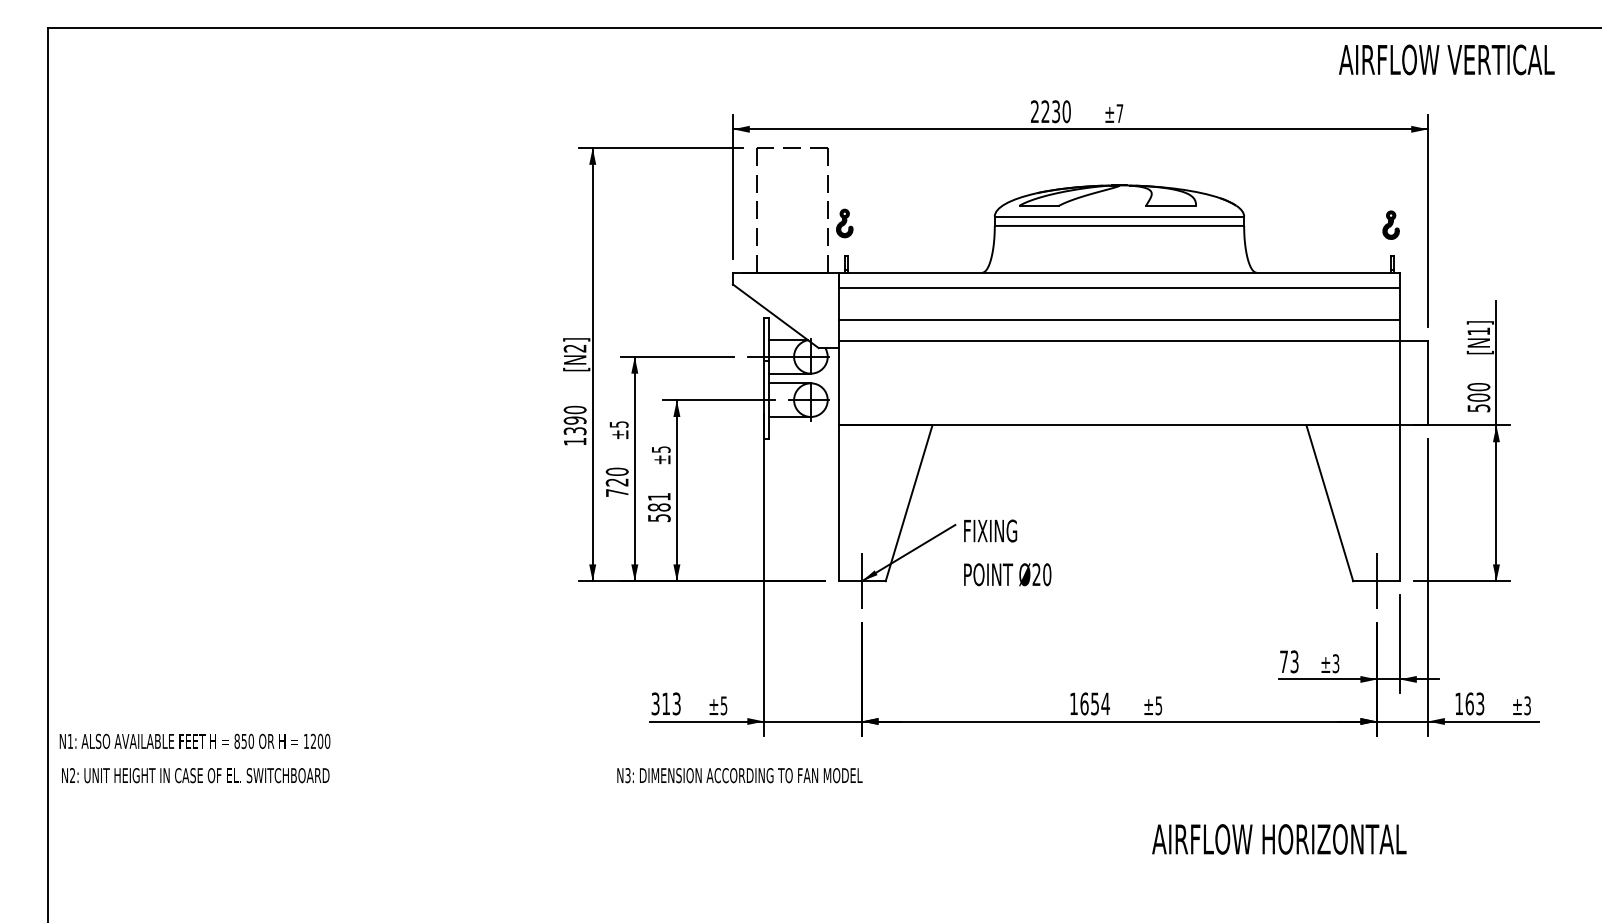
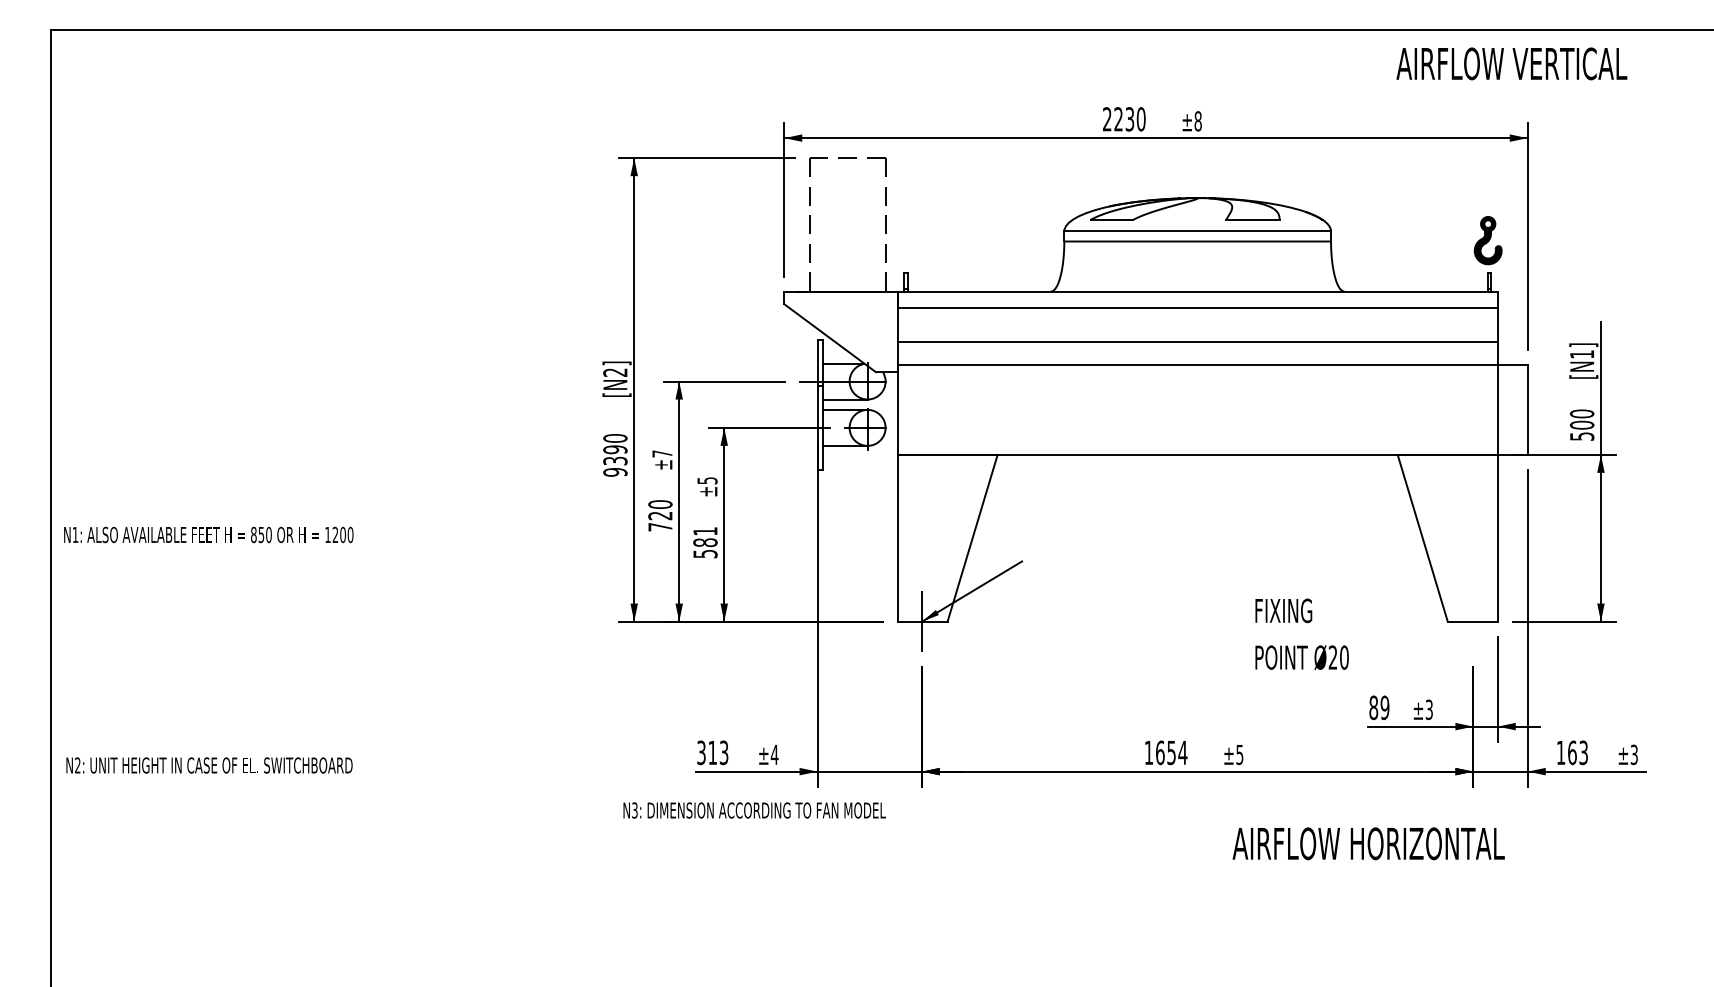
text: (1446, 59) -> (1511, 63), moved
text: (1119, 113) -> (1197, 121), ±7 -> ±8
part: (844, 223) -> (903, 238), removed
part: (1391, 224) -> (1488, 240), size x1.6
text: (619, 424) -> (662, 453), ±5 -> ±7
text: (575, 441) -> (615, 472), 1390 -> 9390
text: (1007, 553) -> (1301, 634), moved
line: (1377, 580) -> (1473, 620), removed
text: (1289, 661) -> (1379, 707), 73 -> 89
text: (723, 706) -> (774, 755), ±5 -> ±4
text: (194, 741) -> (208, 534), moved
text: (195, 775) -> (209, 765), moved
text: (739, 775) -> (754, 810), moved
text: (1279, 839) -> (1368, 843), moved

